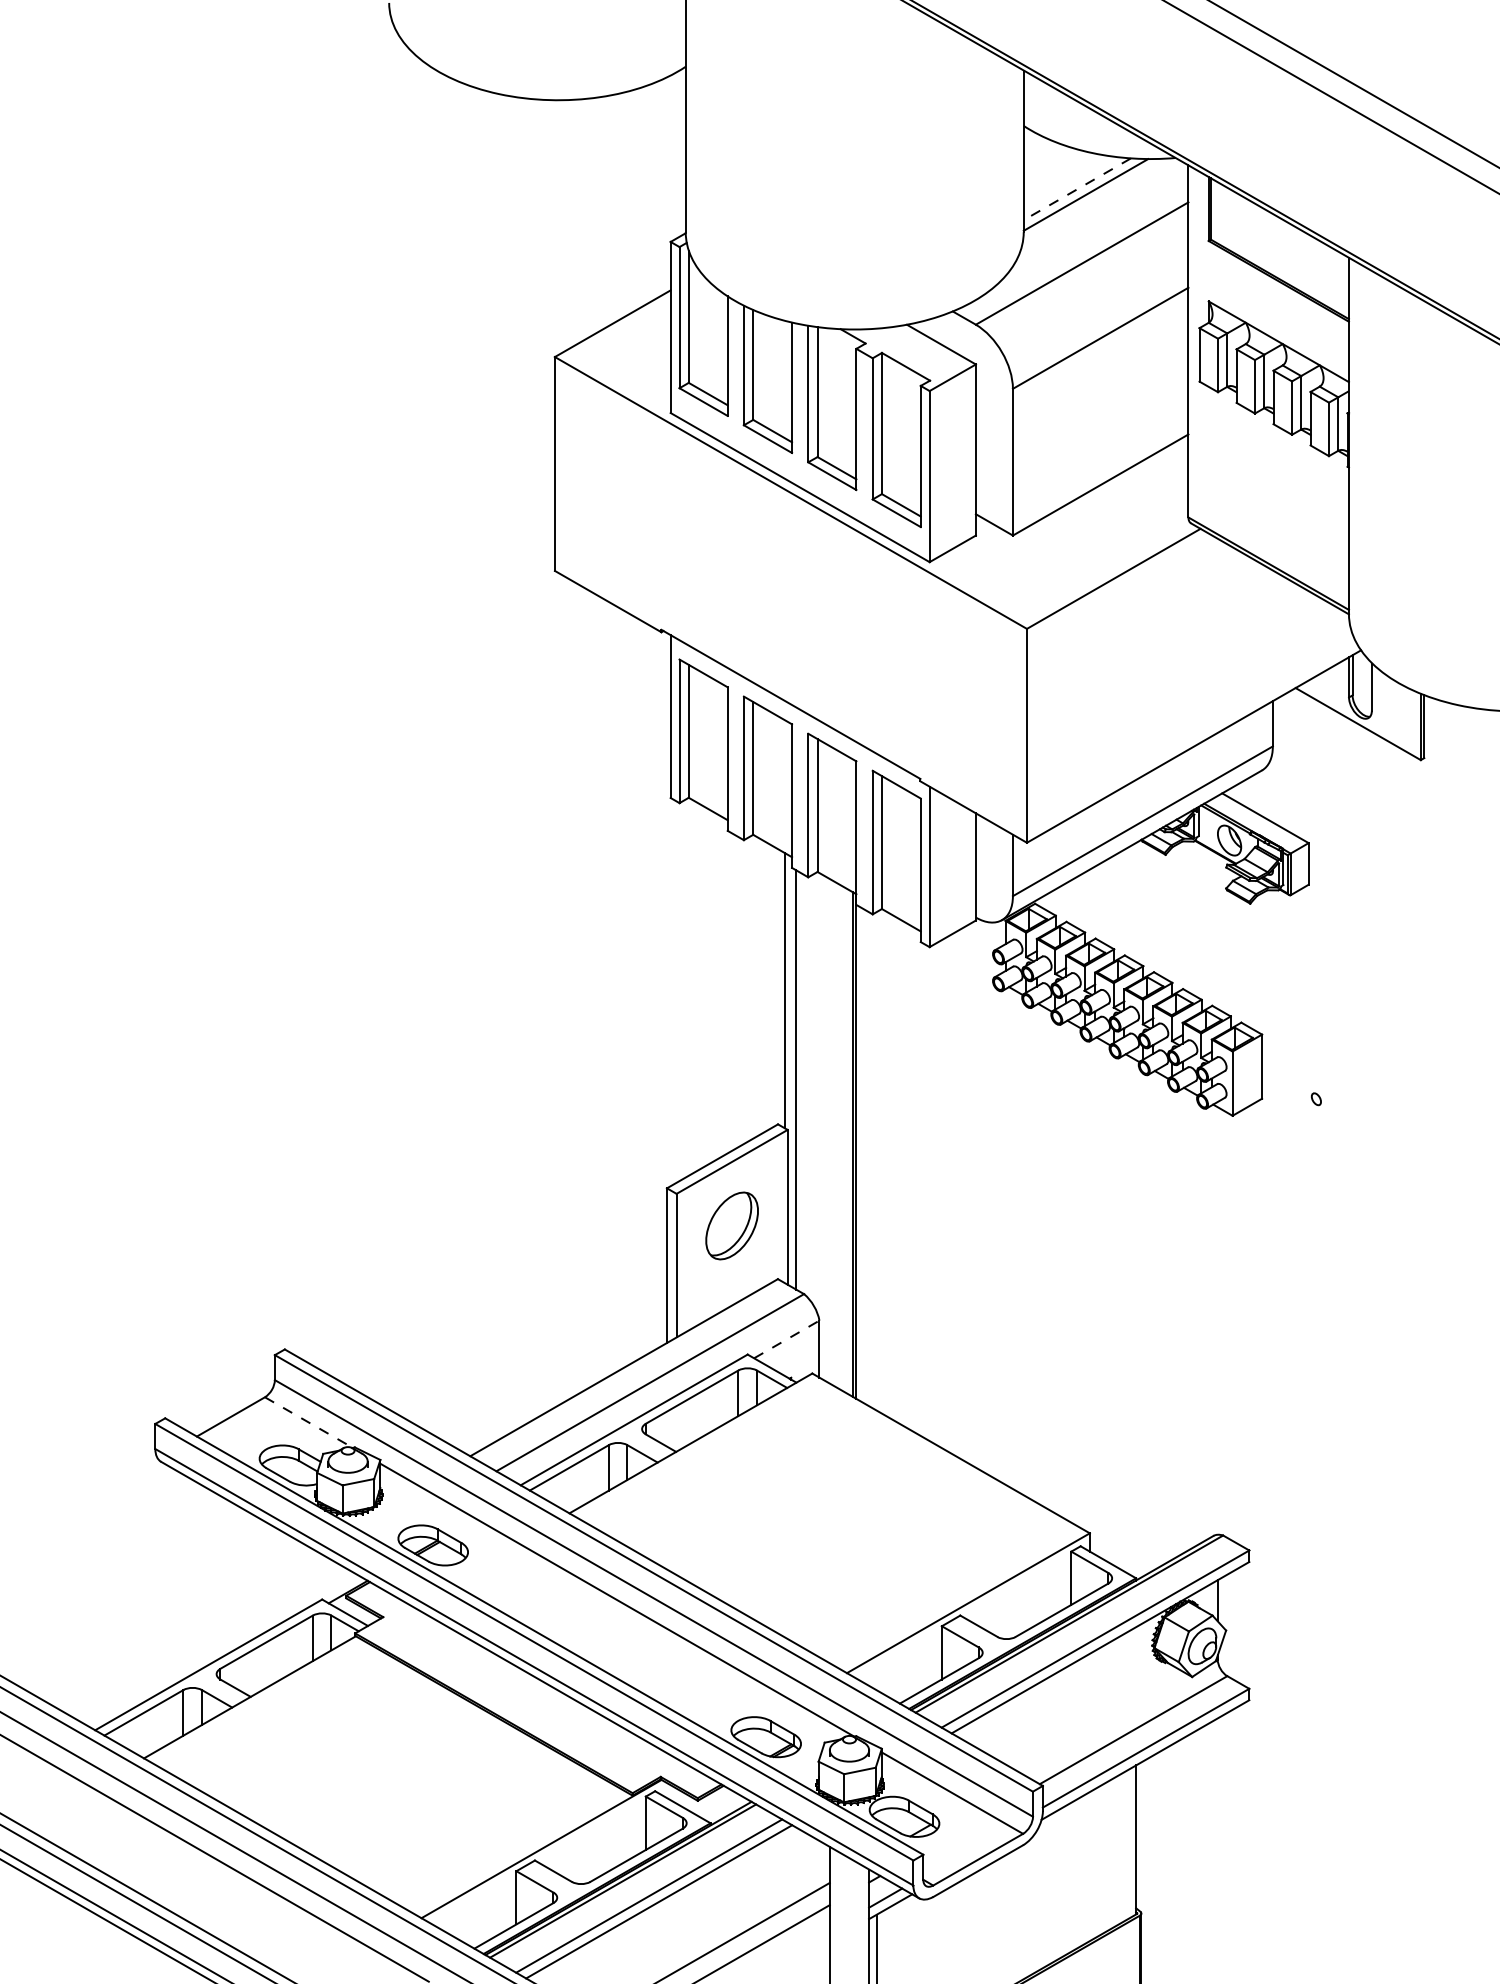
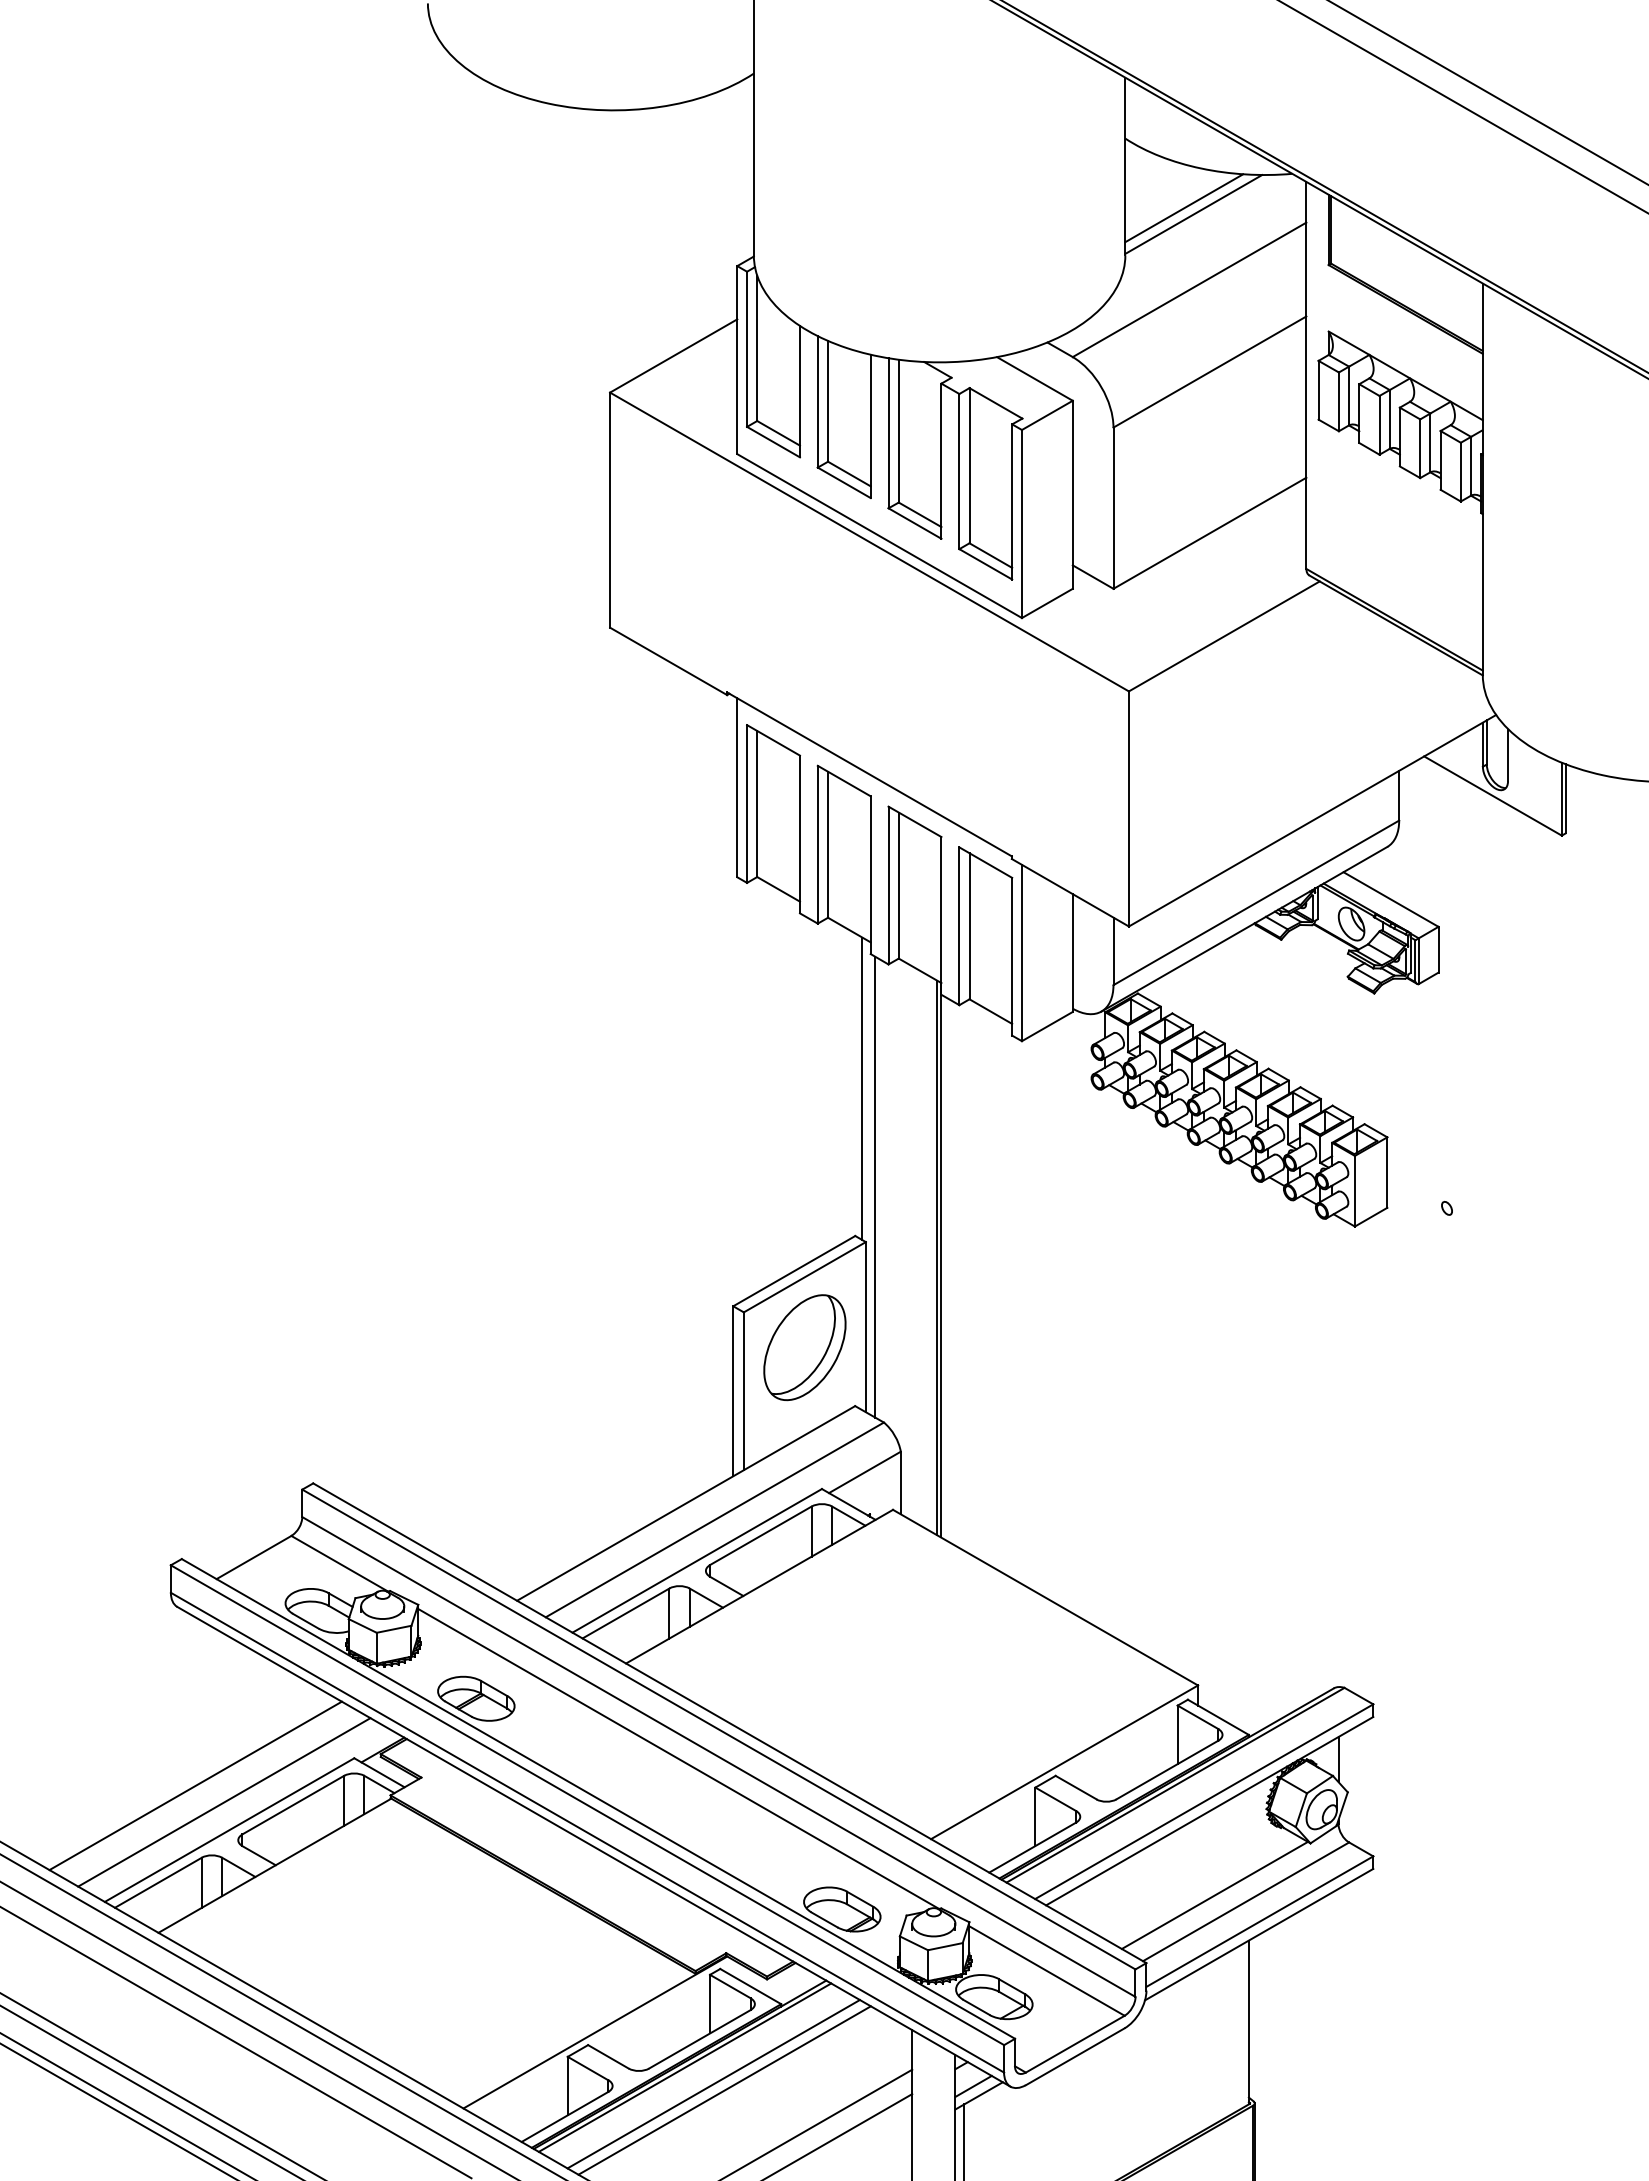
line: (1077, 189) -> (1184, 208), dashed -> solid
part: (731, 1225) -> (804, 1347), size x1.43
line: (786, 1339) -> (864, 1472), dashed -> solid
line: (308, 1422) -> (339, 1563), dashed -> solid
line: (177, 1624) -> (195, 1785), added
line: (203, 1639) -> (223, 1802), added
line: (1104, 1724) -> (1214, 1895), added

